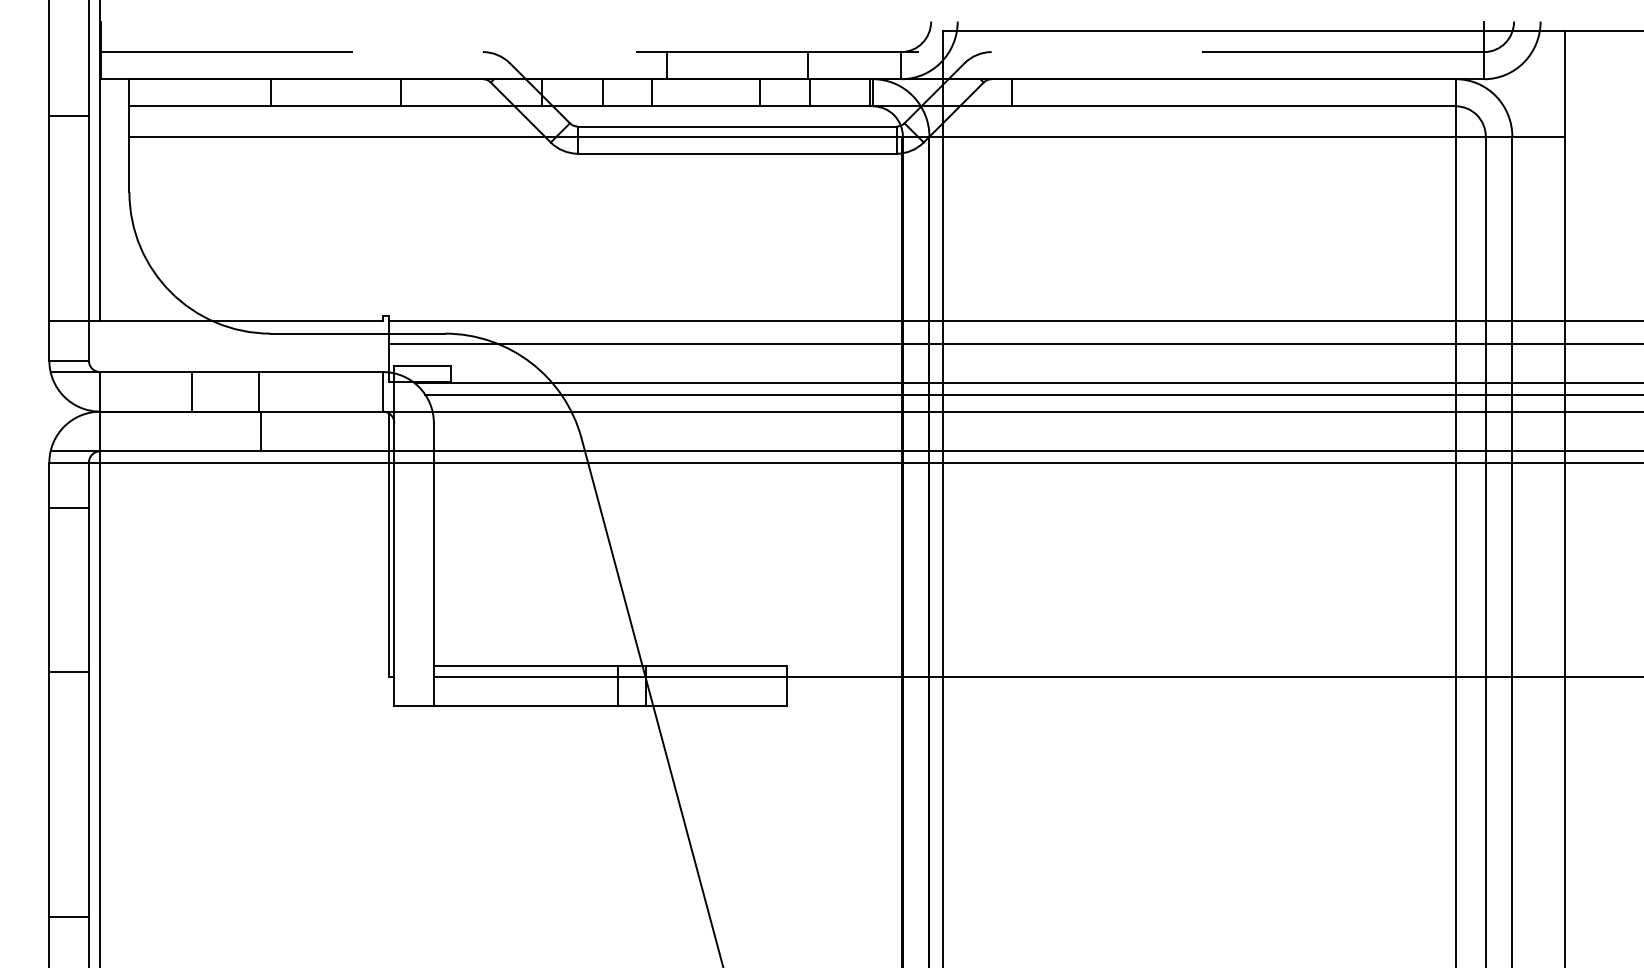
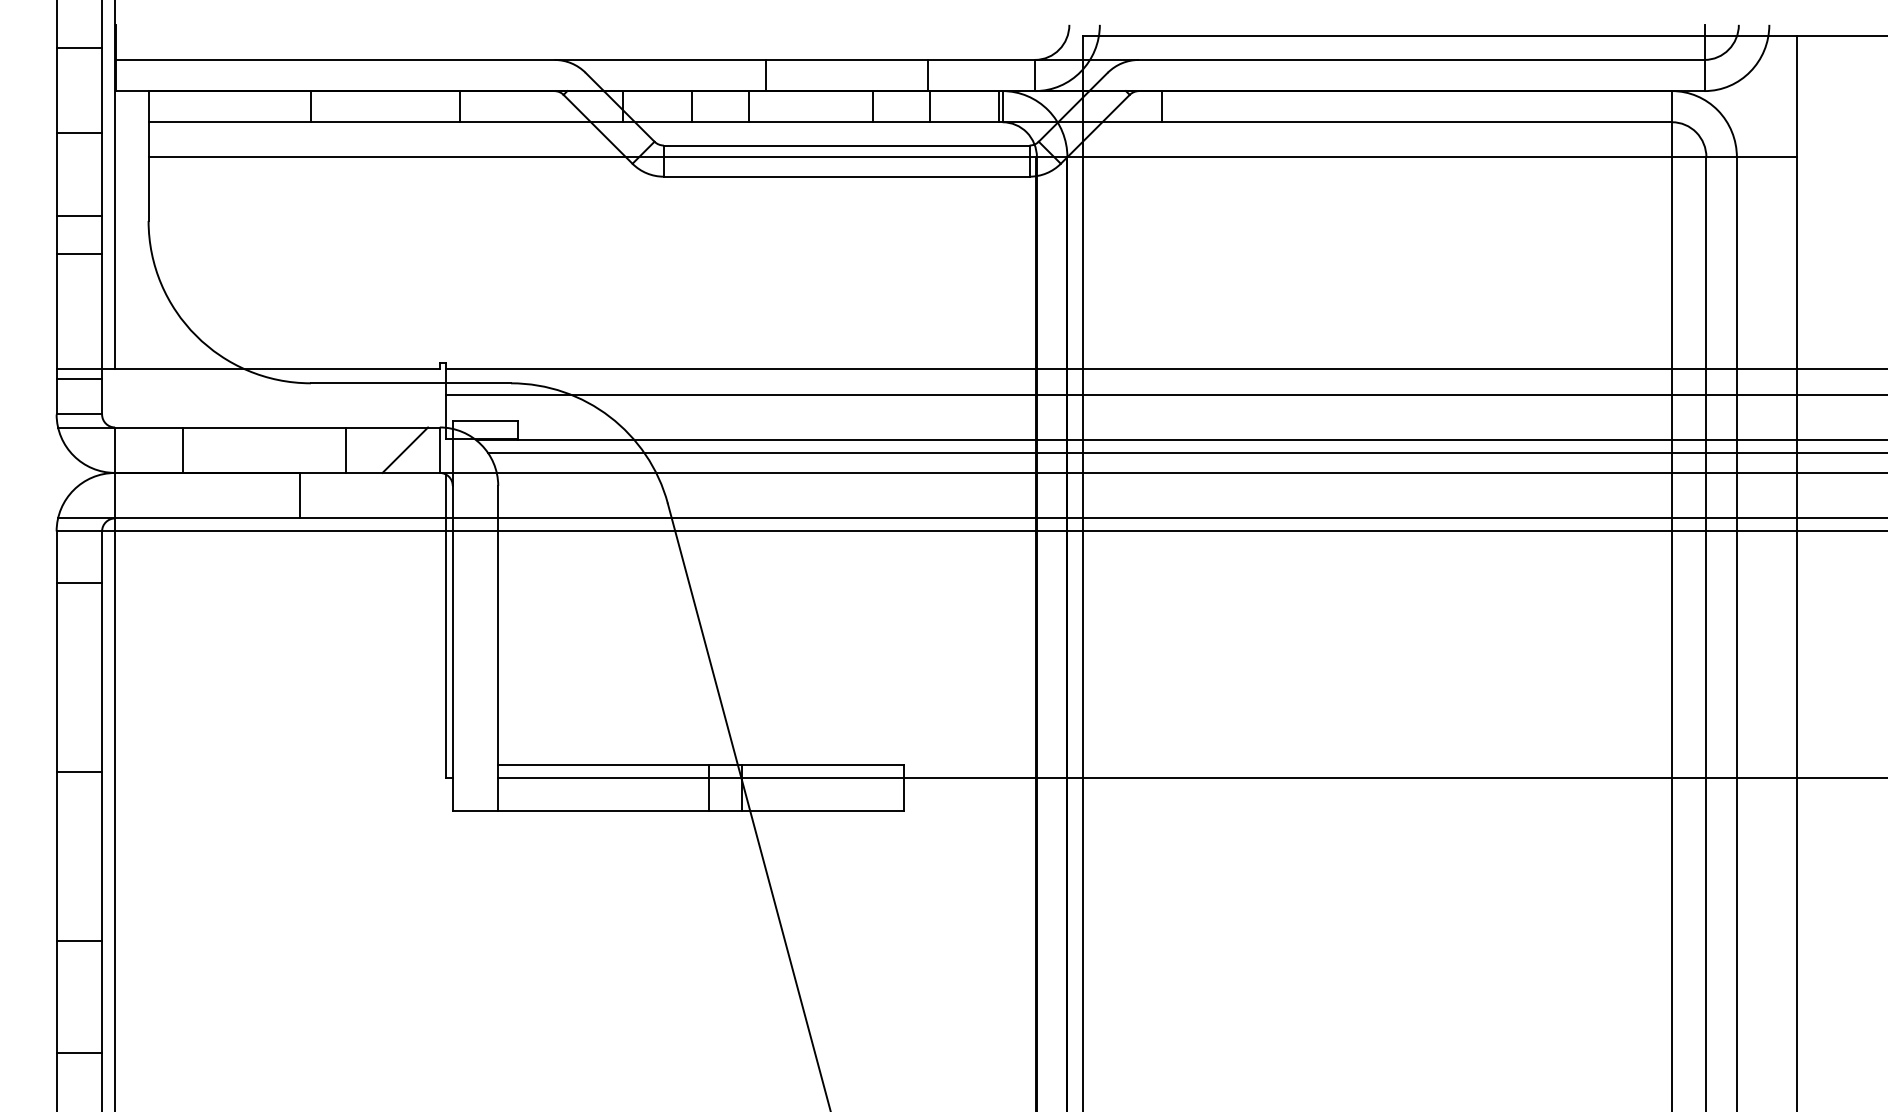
line: (69, 41) -> (79, 47), added
line: (791, 51) -> (909, 59), dashed -> solid
line: (69, 188) -> (79, 216), added
line: (69, 221) -> (79, 254), added
line: (69, 329) -> (79, 378), added
line: (192, 391) -> (183, 449), moved
line: (259, 391) -> (345, 449), moved
line: (353, 391) -> (405, 449), added
line: (69, 818) -> (79, 940), added

